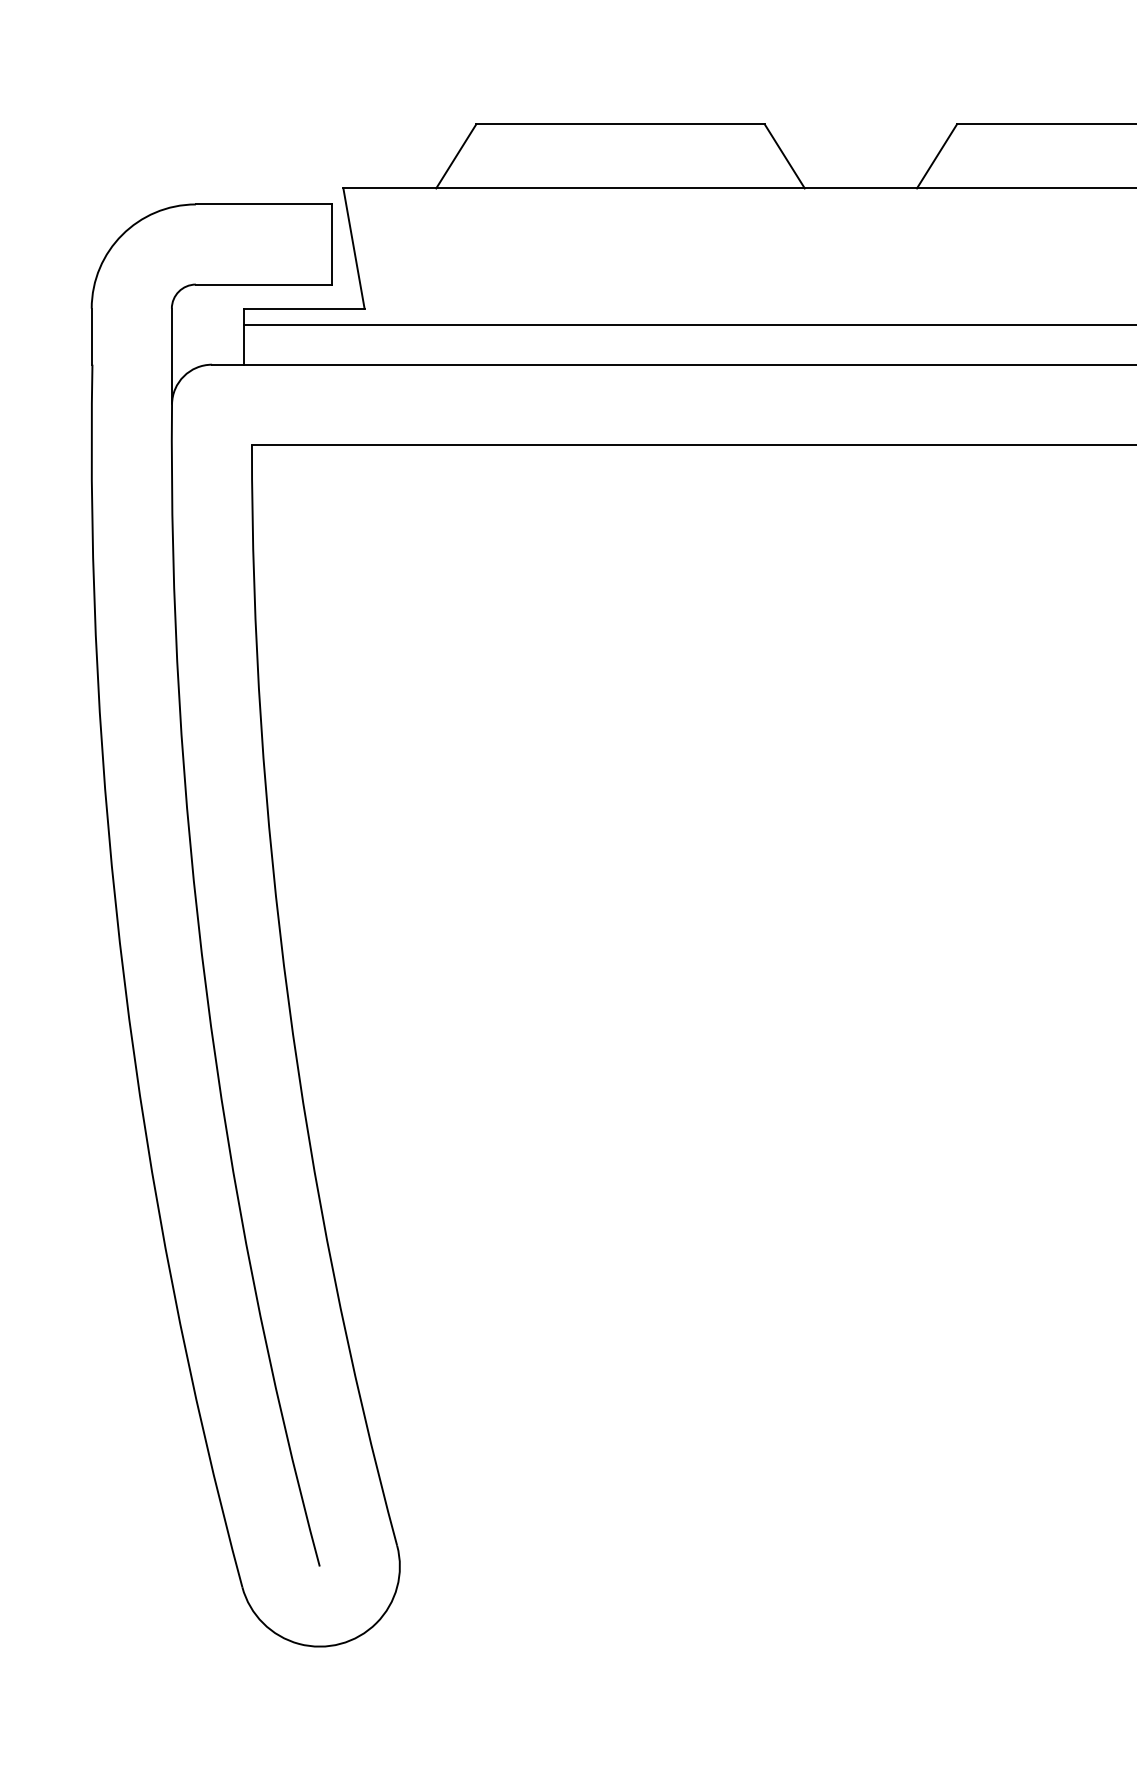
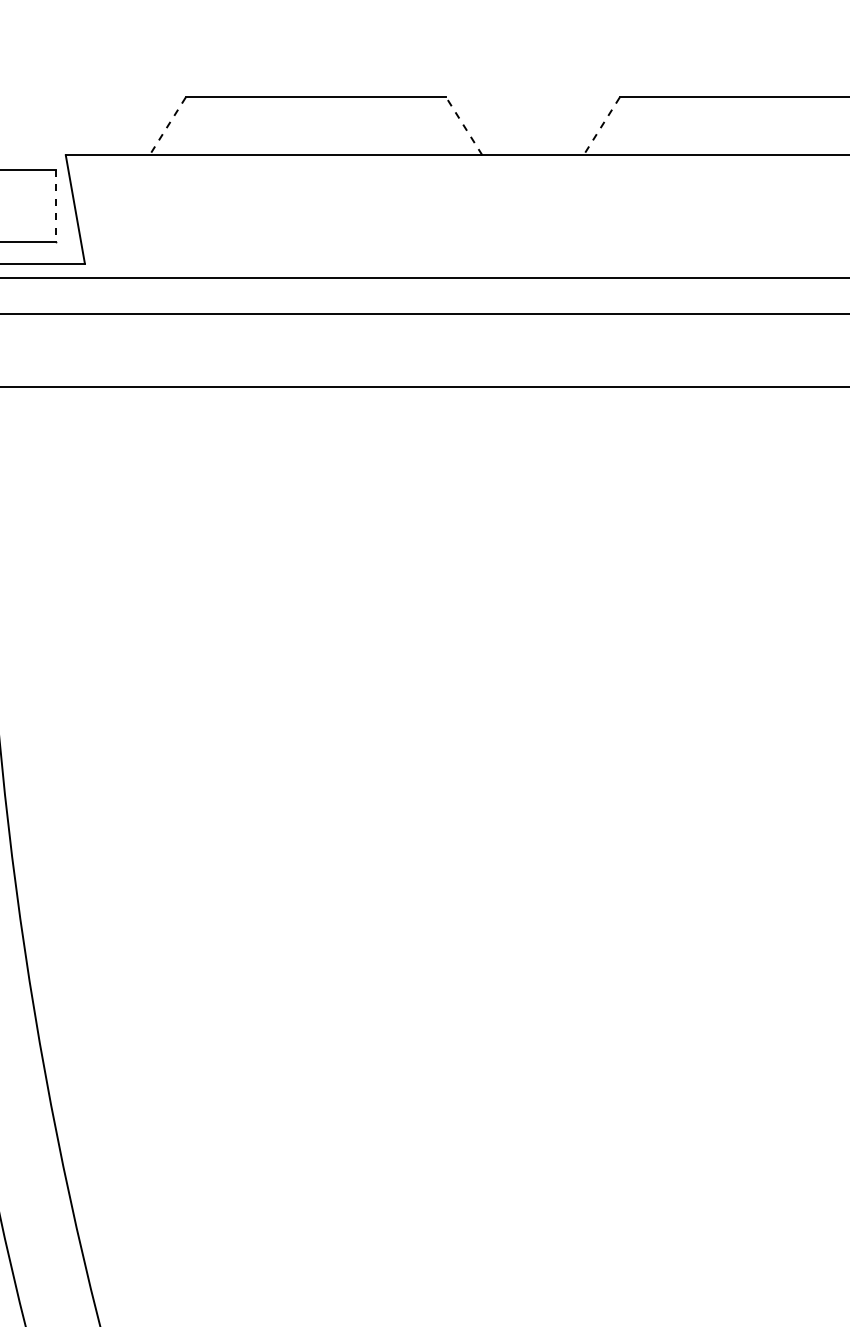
line: (456, 156) -> (167, 126), solid -> dashed
line: (784, 156) -> (464, 126), solid -> dashed
line: (937, 156) -> (602, 126), solid -> dashed
line: (332, 245) -> (55, 206), solid -> dashed

